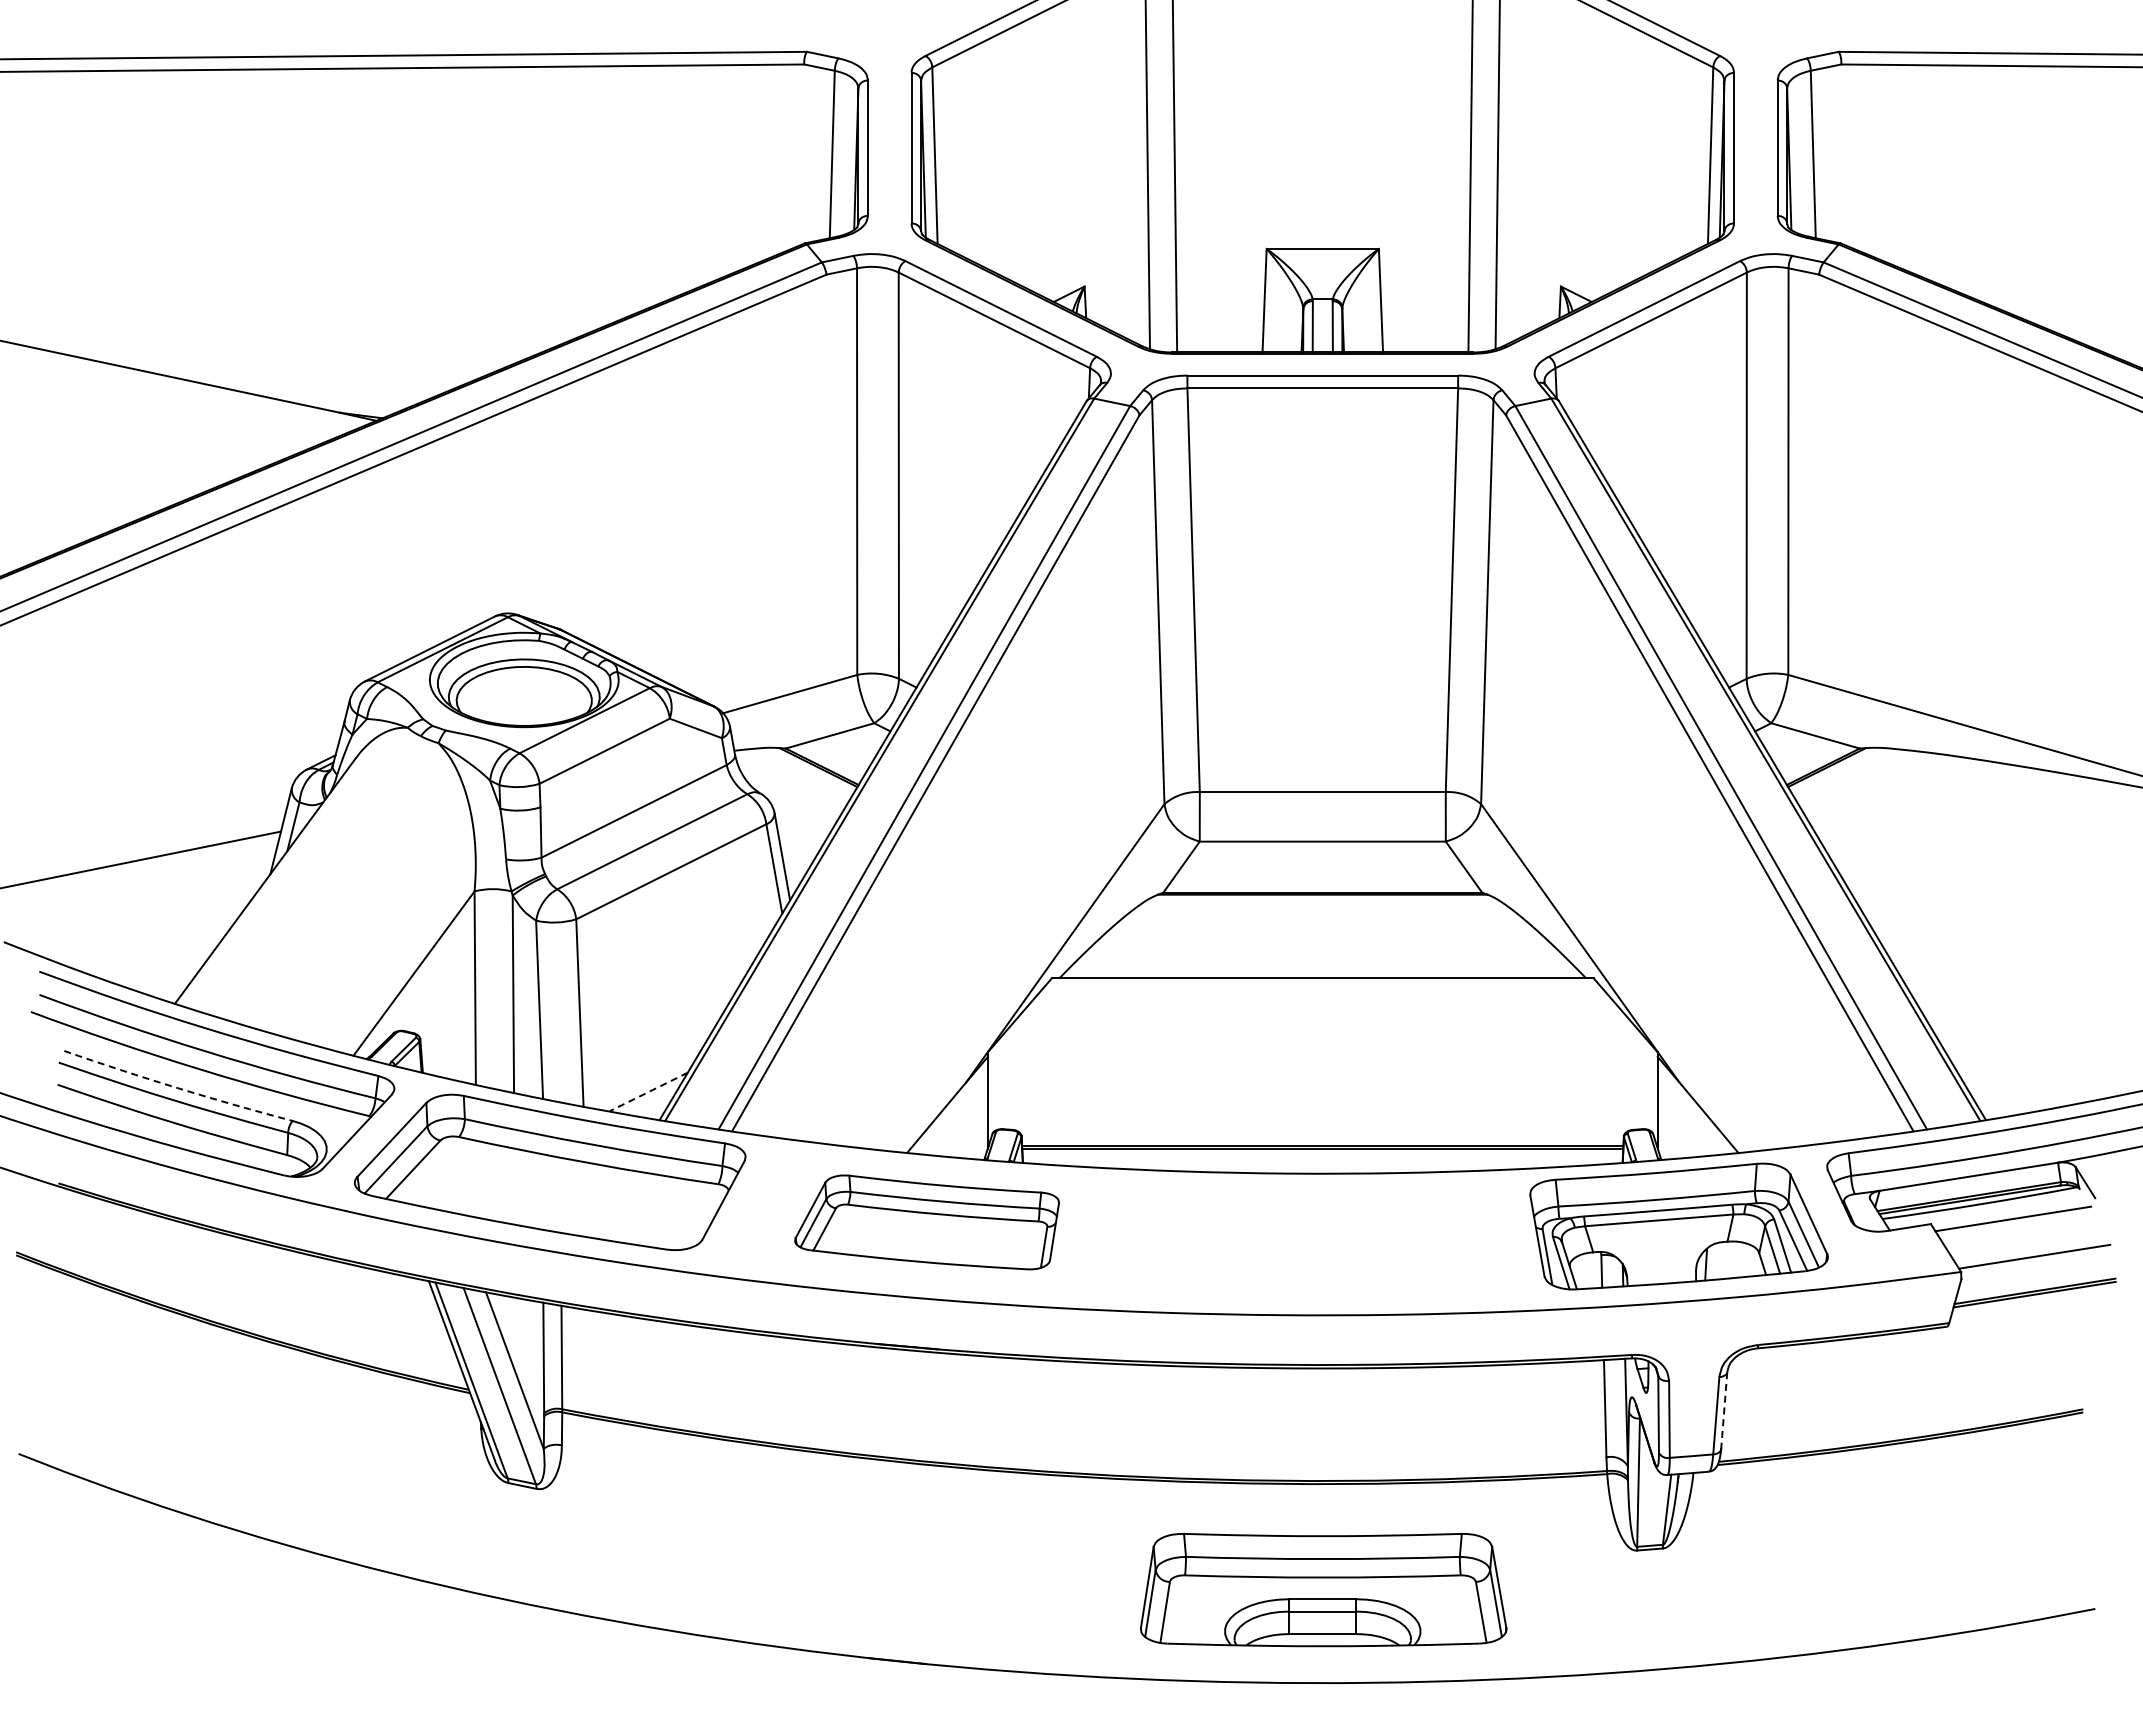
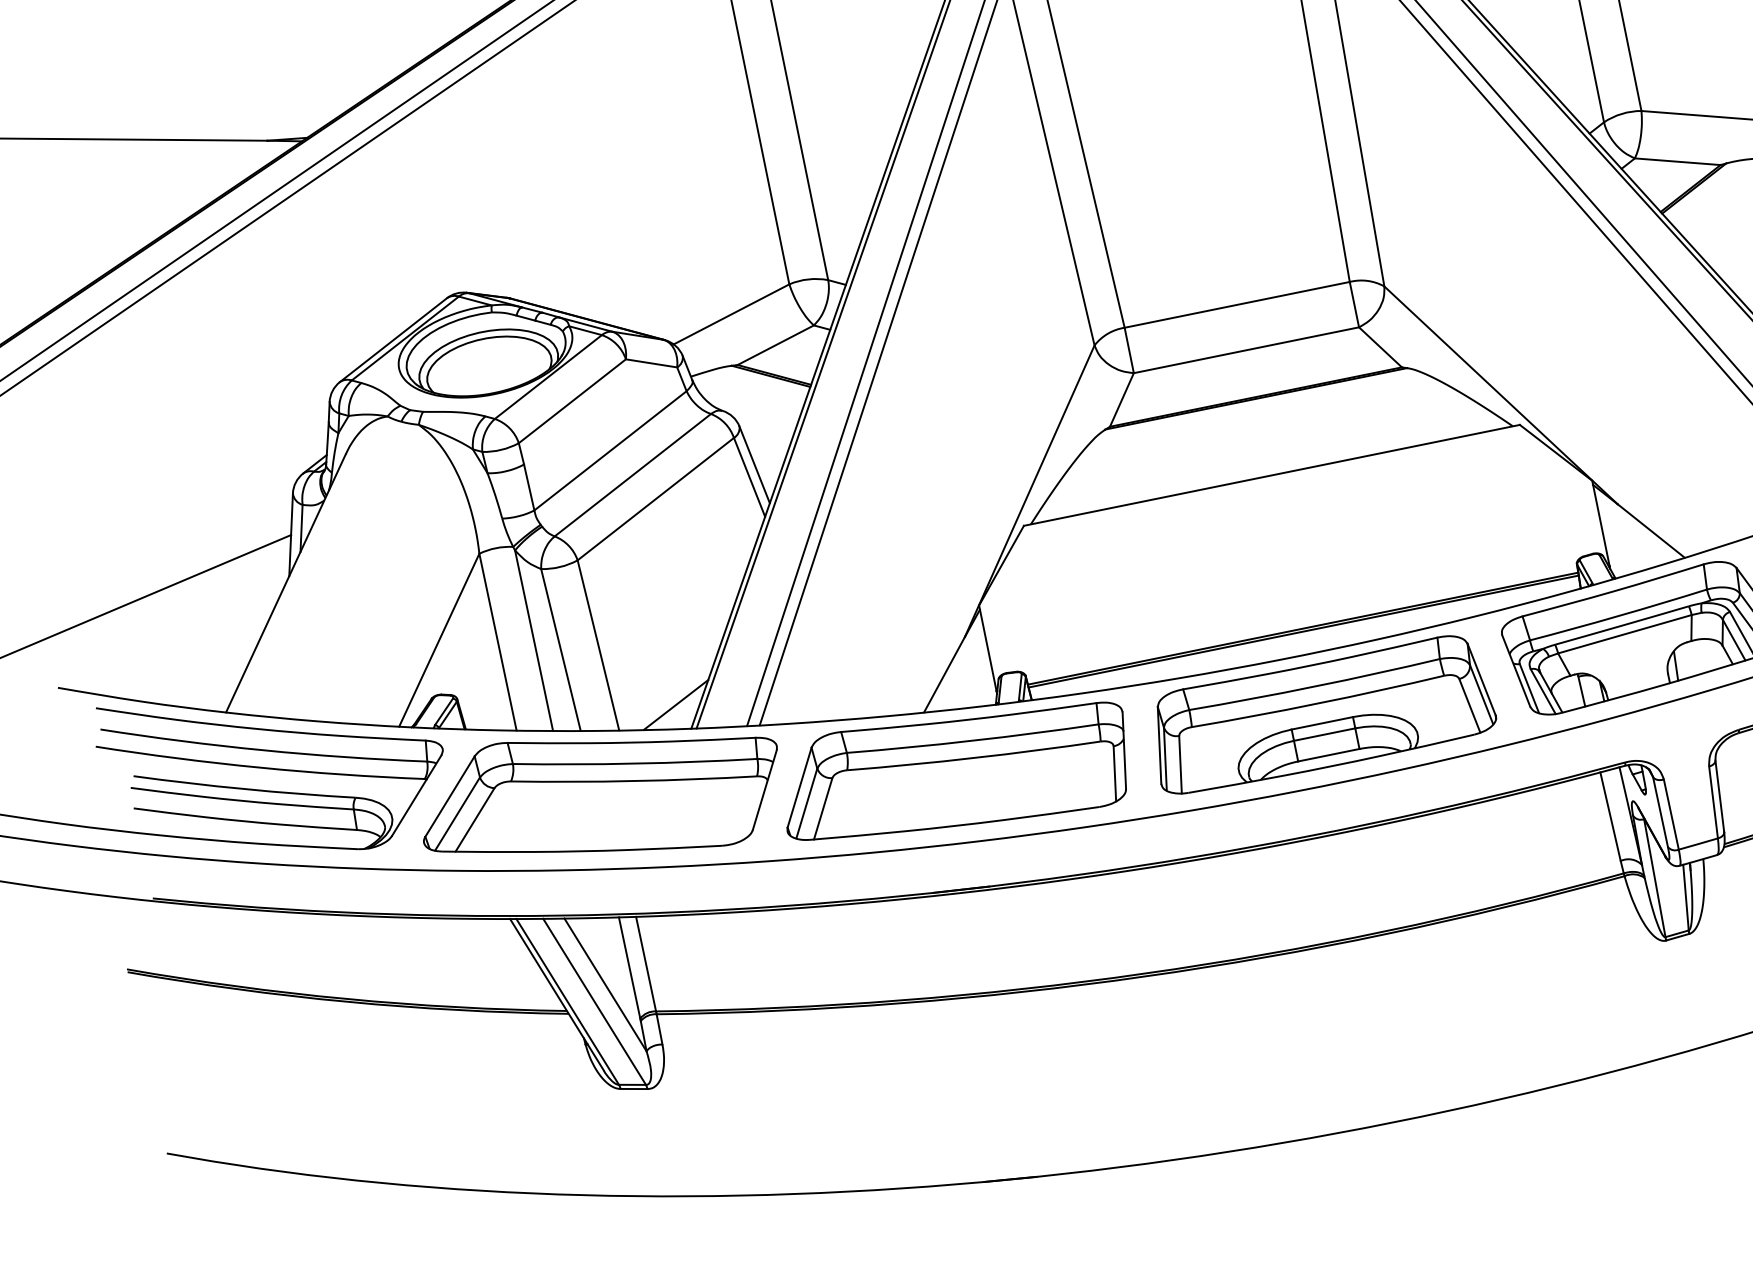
arc: (177, 1088) -> (244, 789), dashed -> solid
line: (648, 1092) -> (676, 705), dashed -> solid
part: (926, 1222) -> (954, 772), size x1.43
line: (1724, 1411) -> (1720, 797), dashed -> solid
part: (1323, 1589) -> (1321, 714), moved

